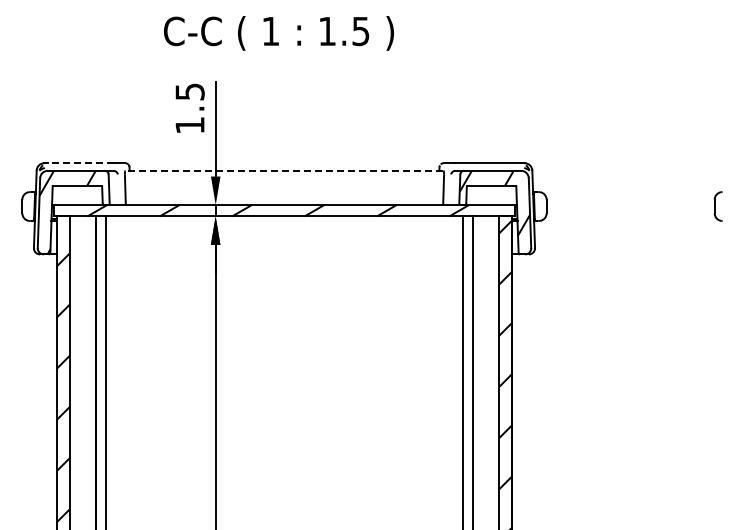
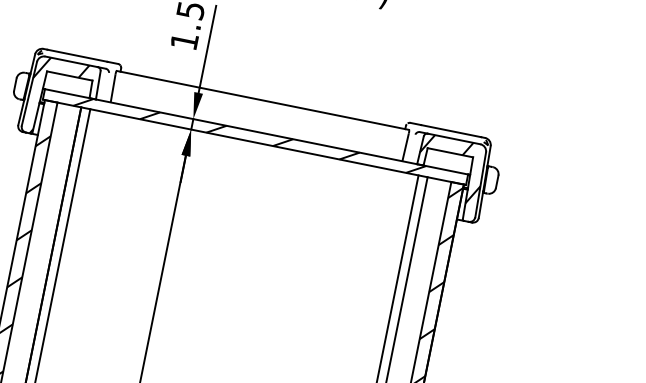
line: (81, 163) -> (77, 56), dashed -> solid
line: (284, 170) -> (262, 100), dashed -> solid

